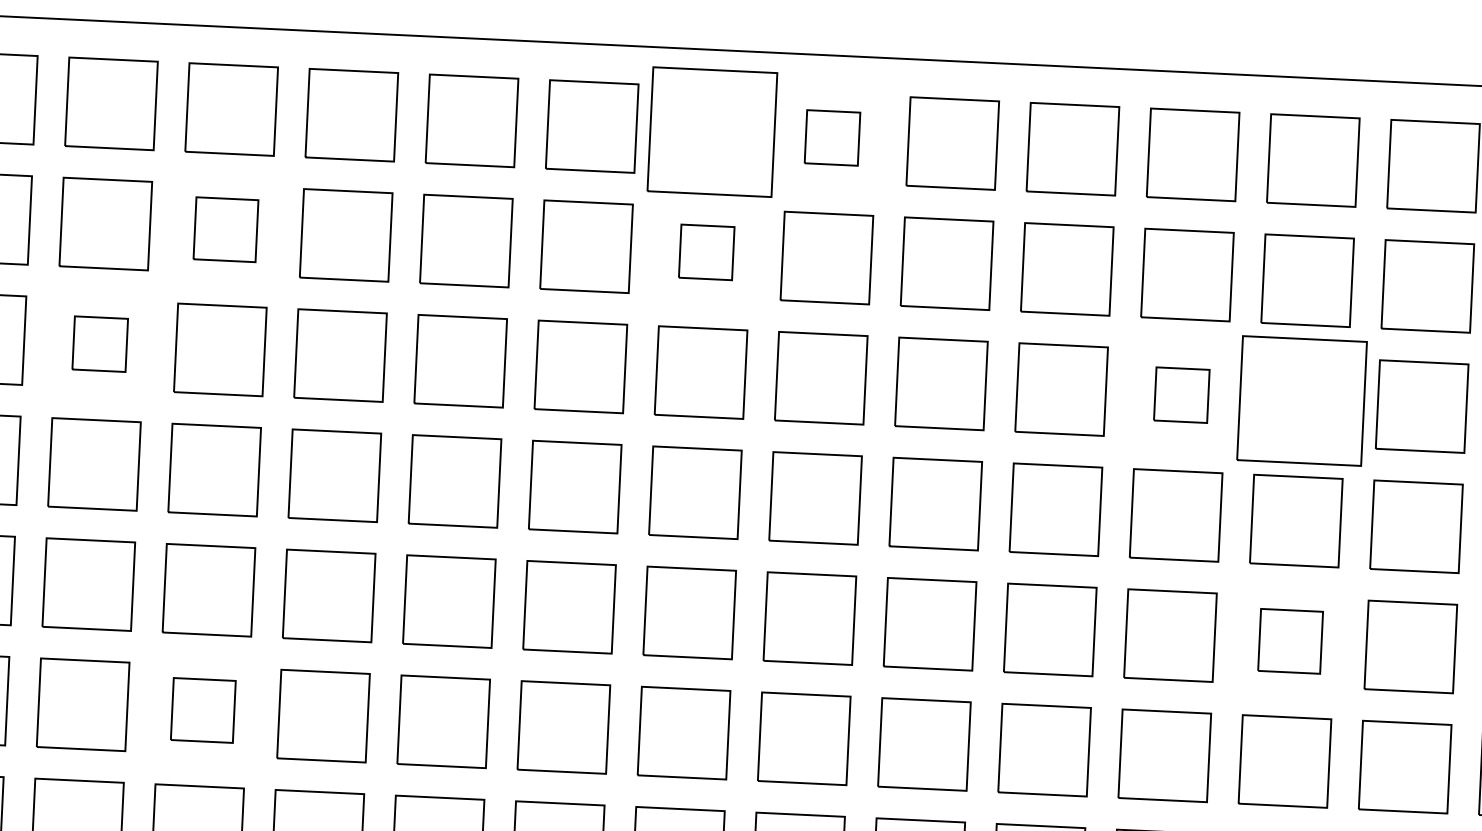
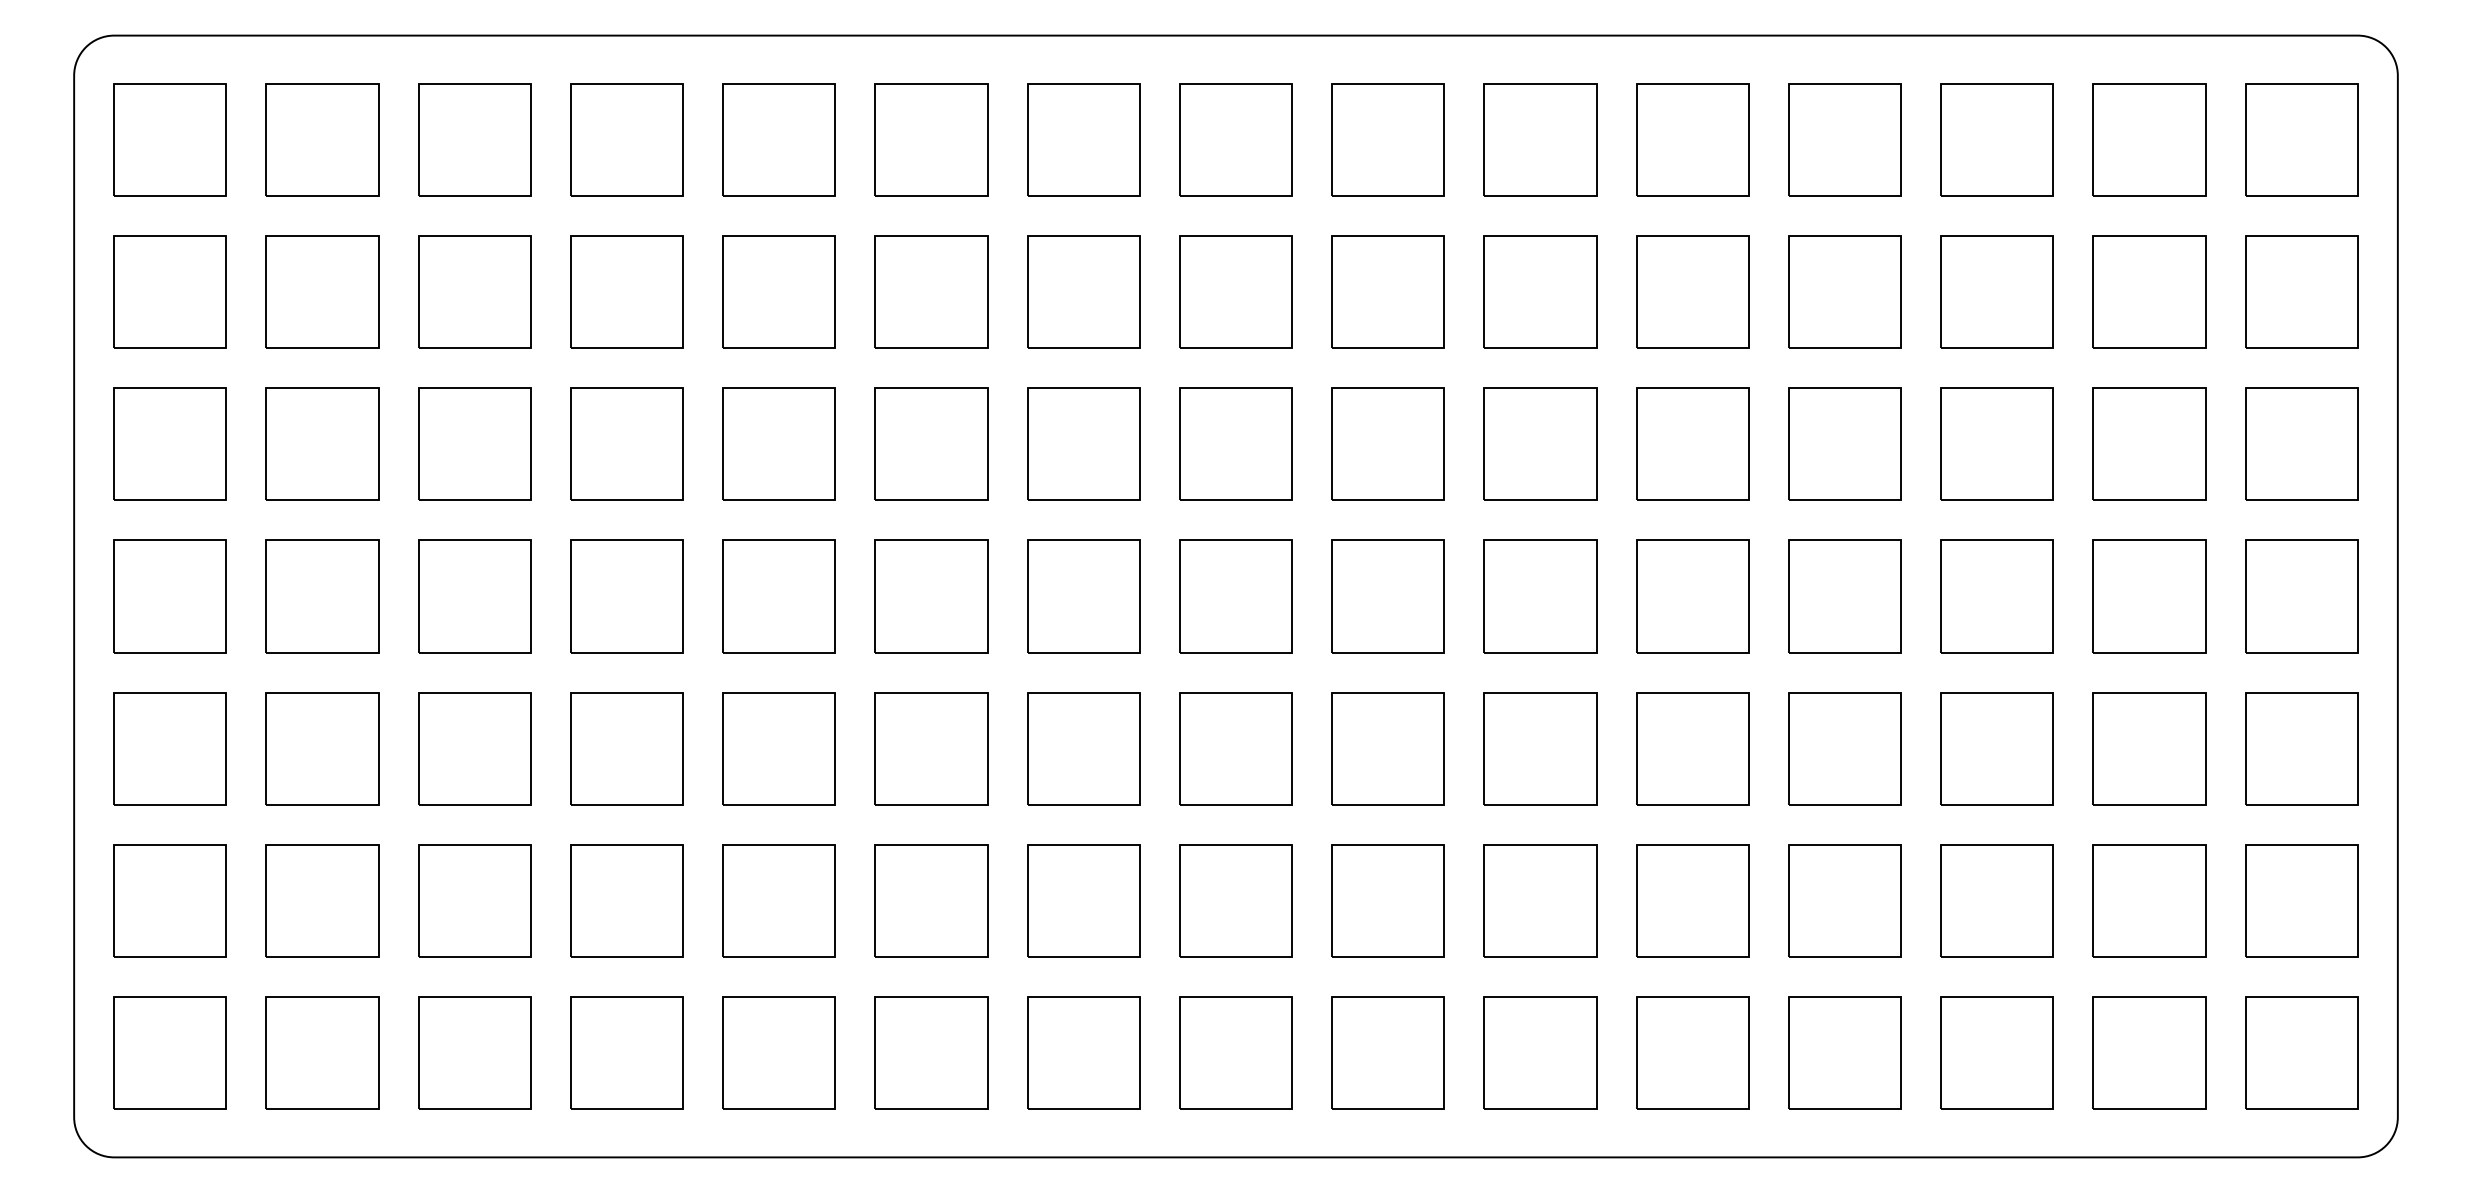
part: (712, 132) -> (1235, 139), size x0.71
part: (832, 137) -> (1387, 139), size x1.67
part: (225, 229) -> (626, 291), size x1.43
part: (706, 251) -> (1235, 291), size x1.67
part: (99, 343) -> (474, 443), size x1.67
part: (1181, 394) -> (1844, 443), size x1.67
part: (1301, 400) -> (1996, 443), size x0.71
part: (1290, 641) -> (1996, 748), size x1.43
part: (202, 710) -> (626, 900), size x1.43

